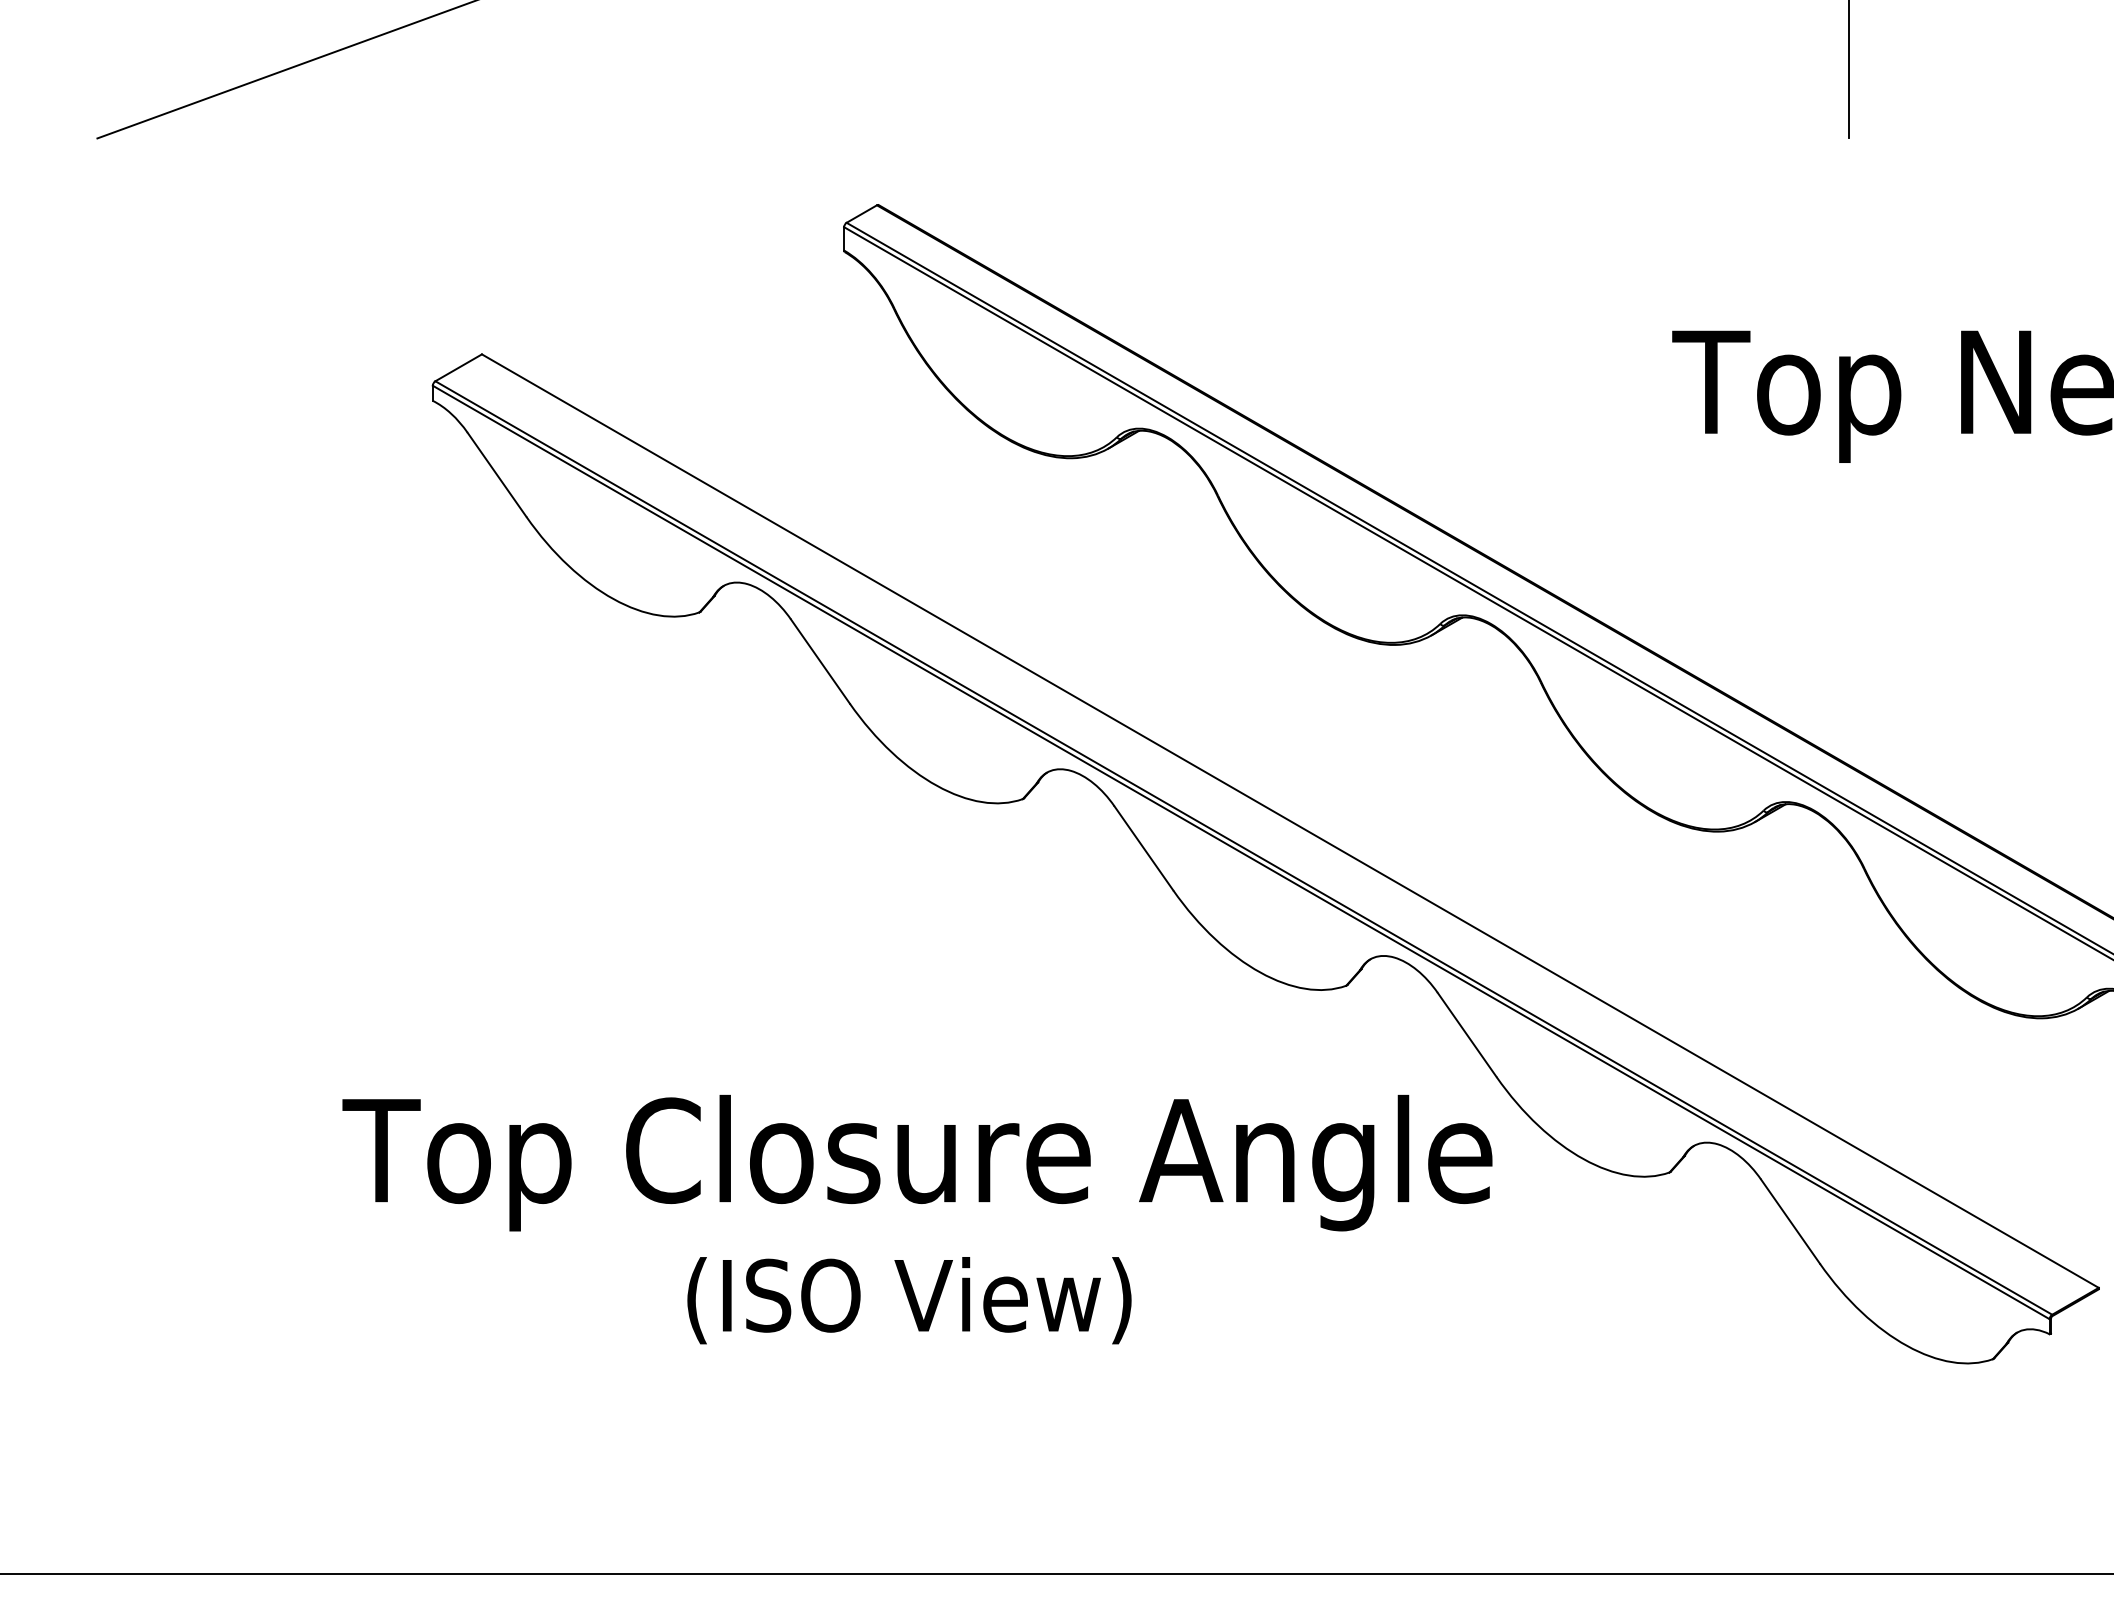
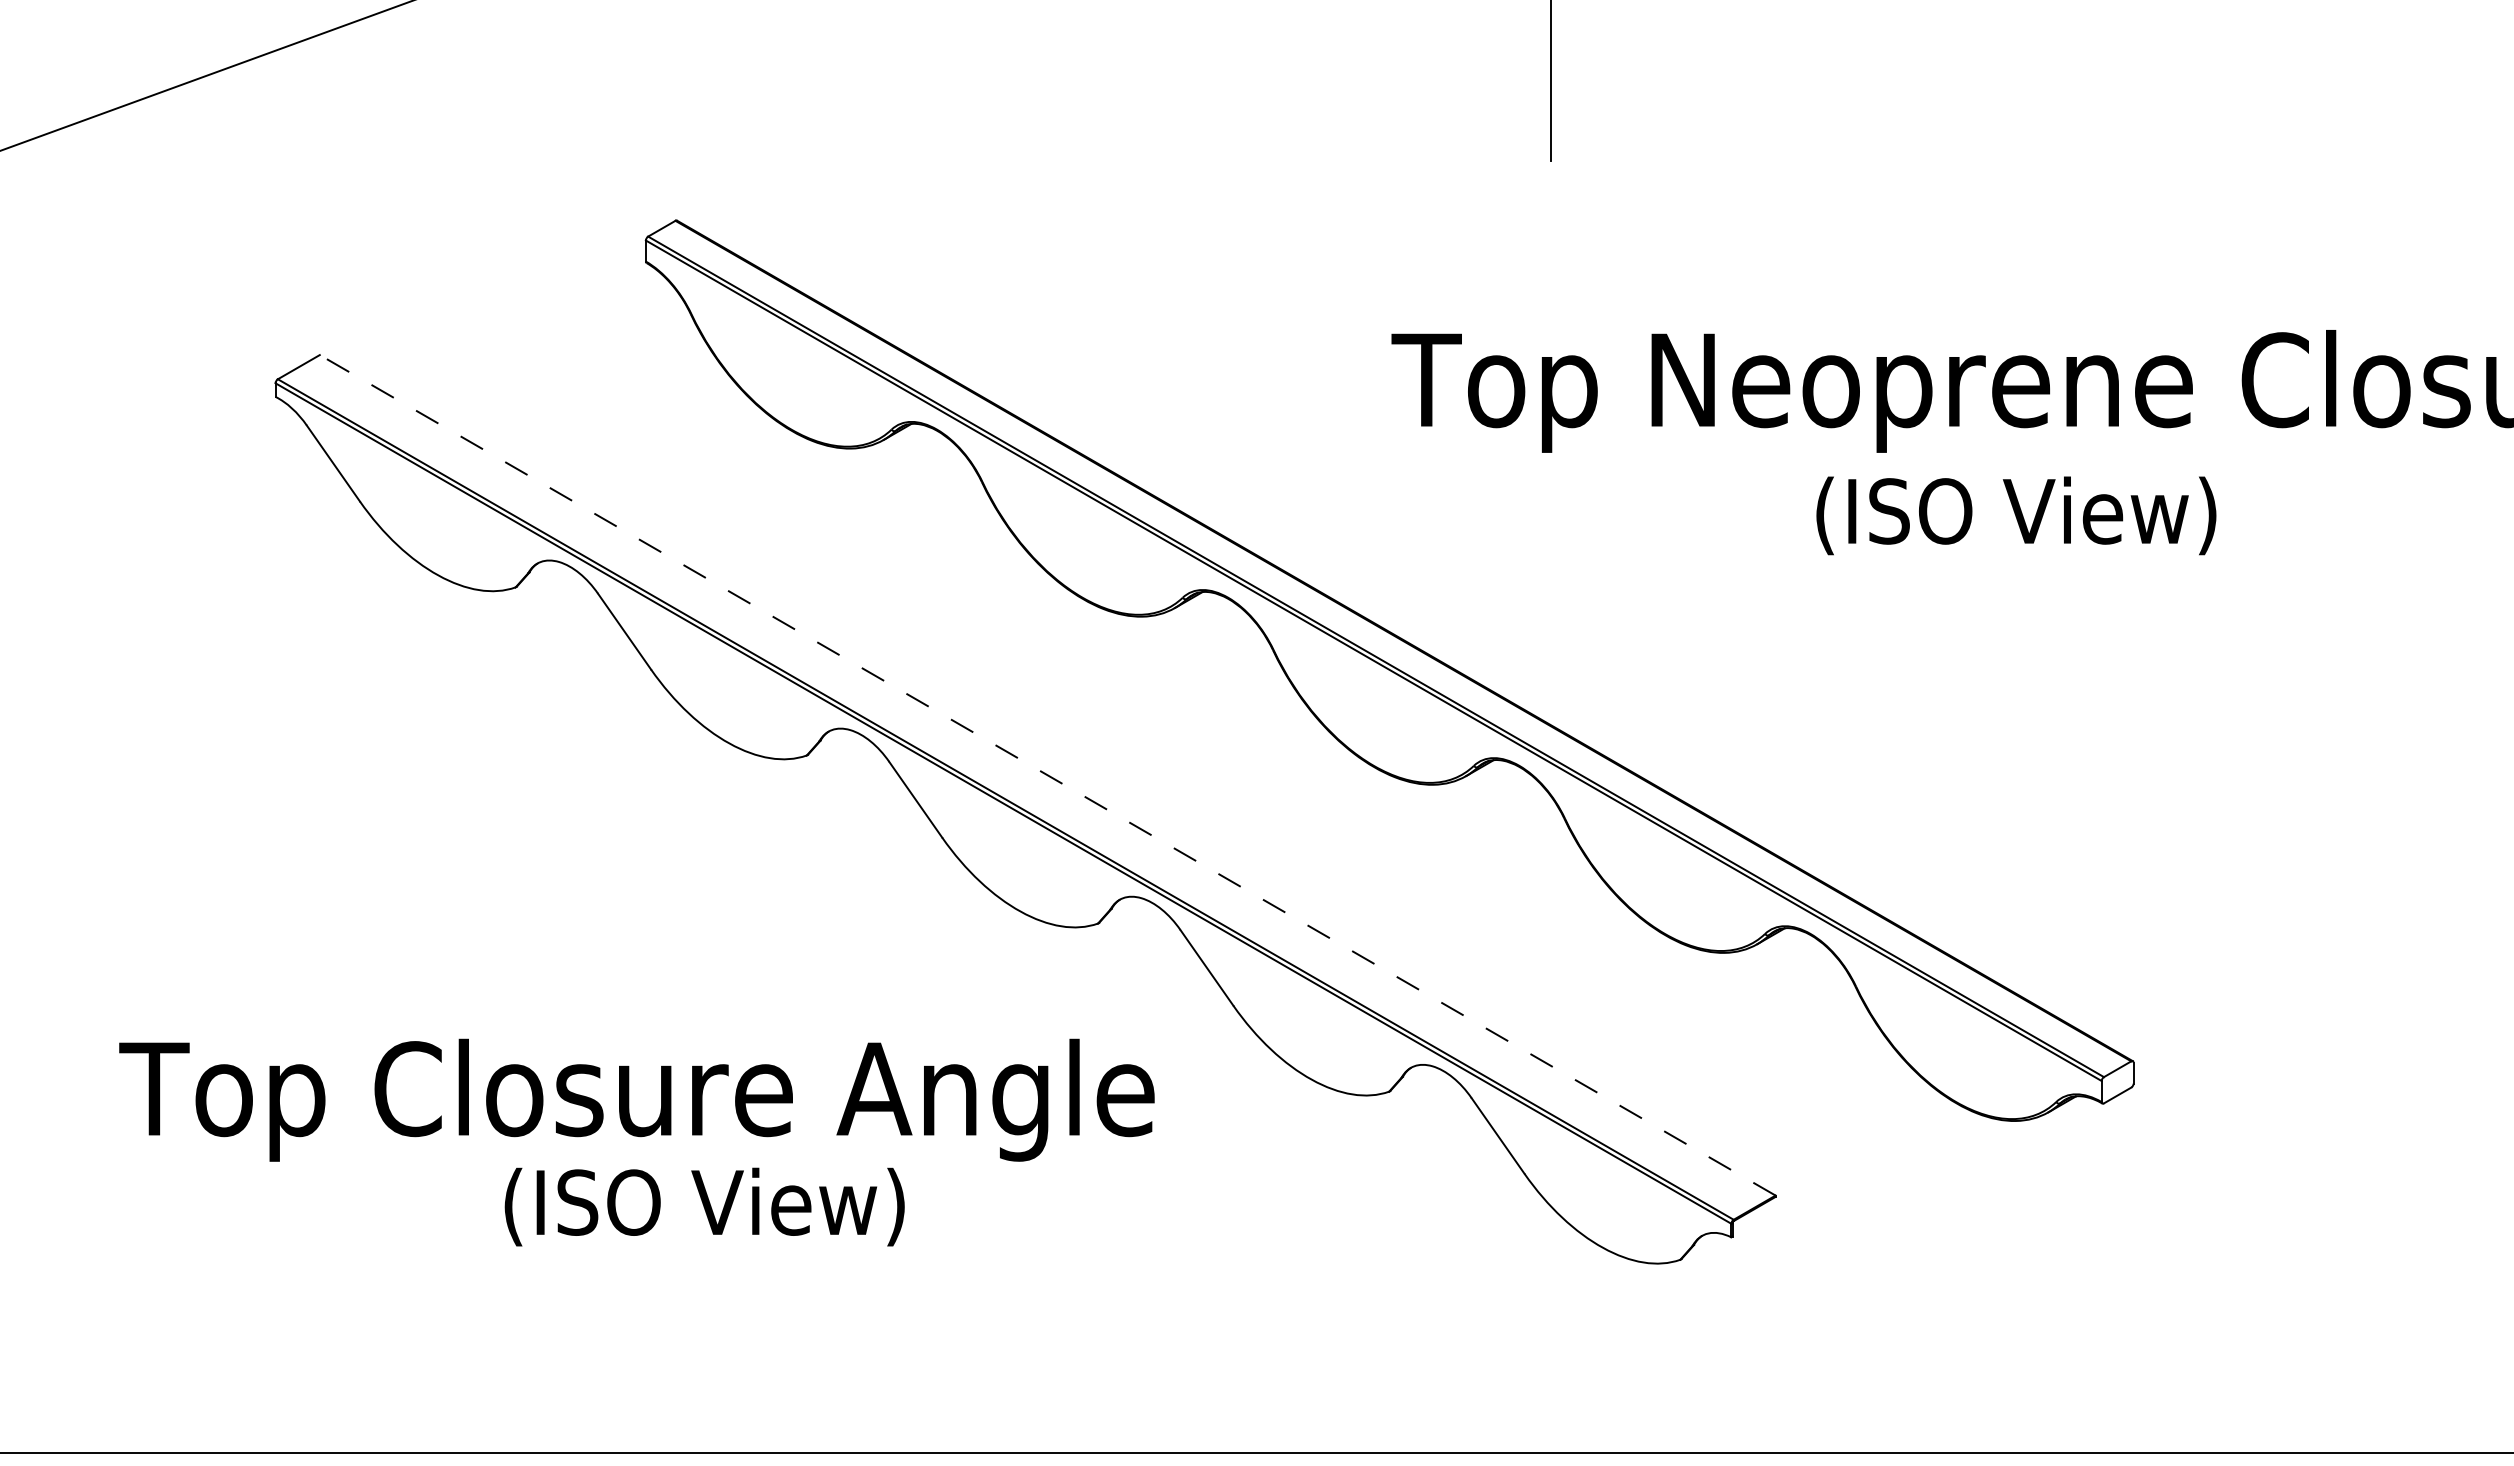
line: (1290, 821) -> (1047, 775), solid -> dashed
text: (916, 1162) -> (636, 1099), moved

